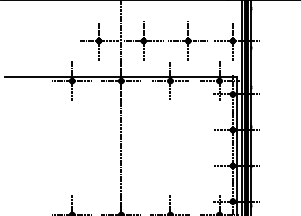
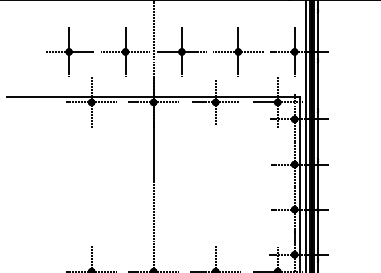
part: (54, 40) -> (69, 51), added

